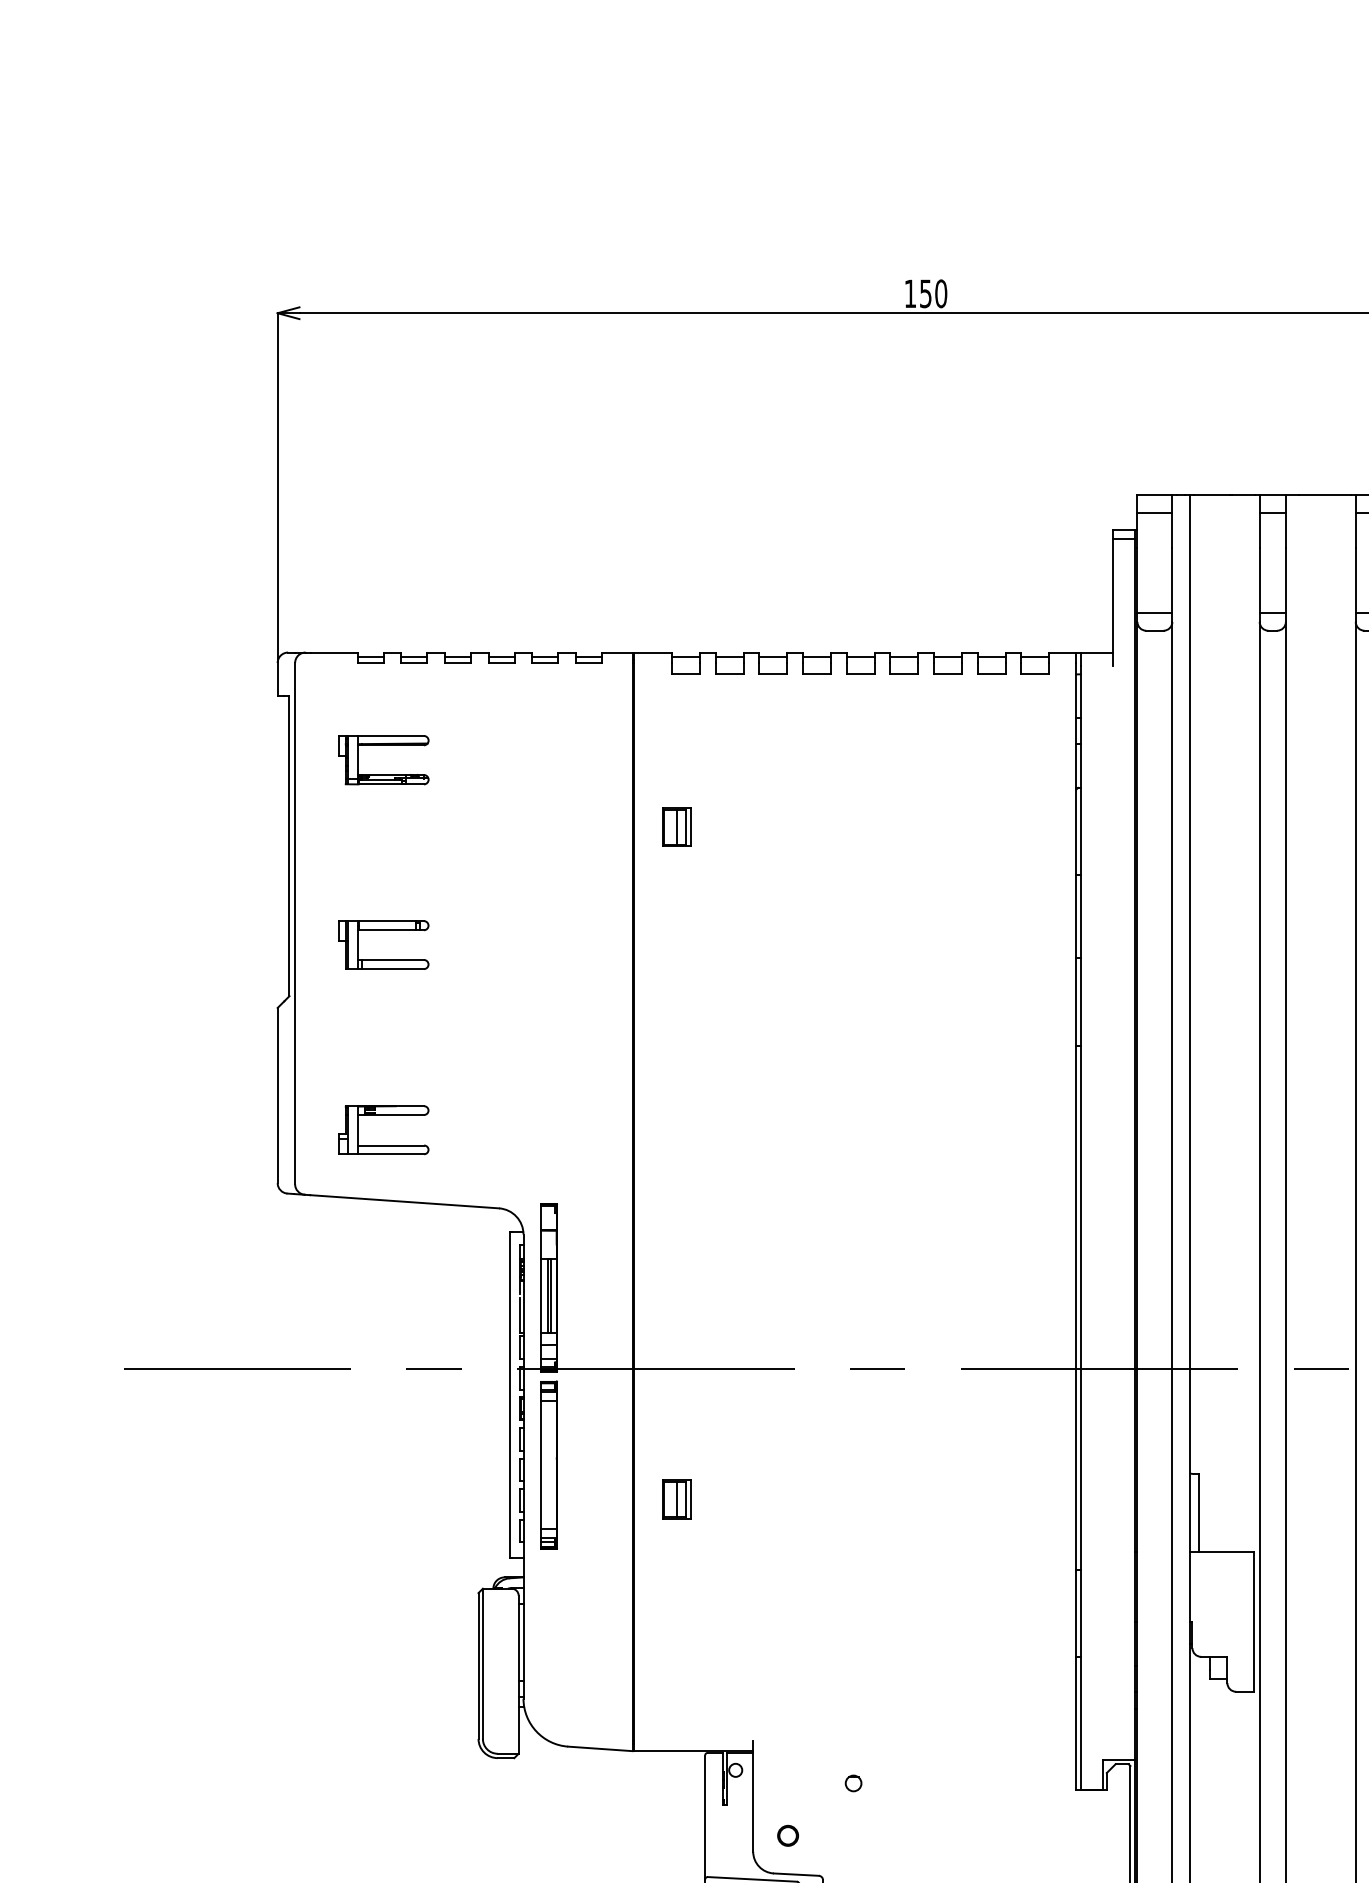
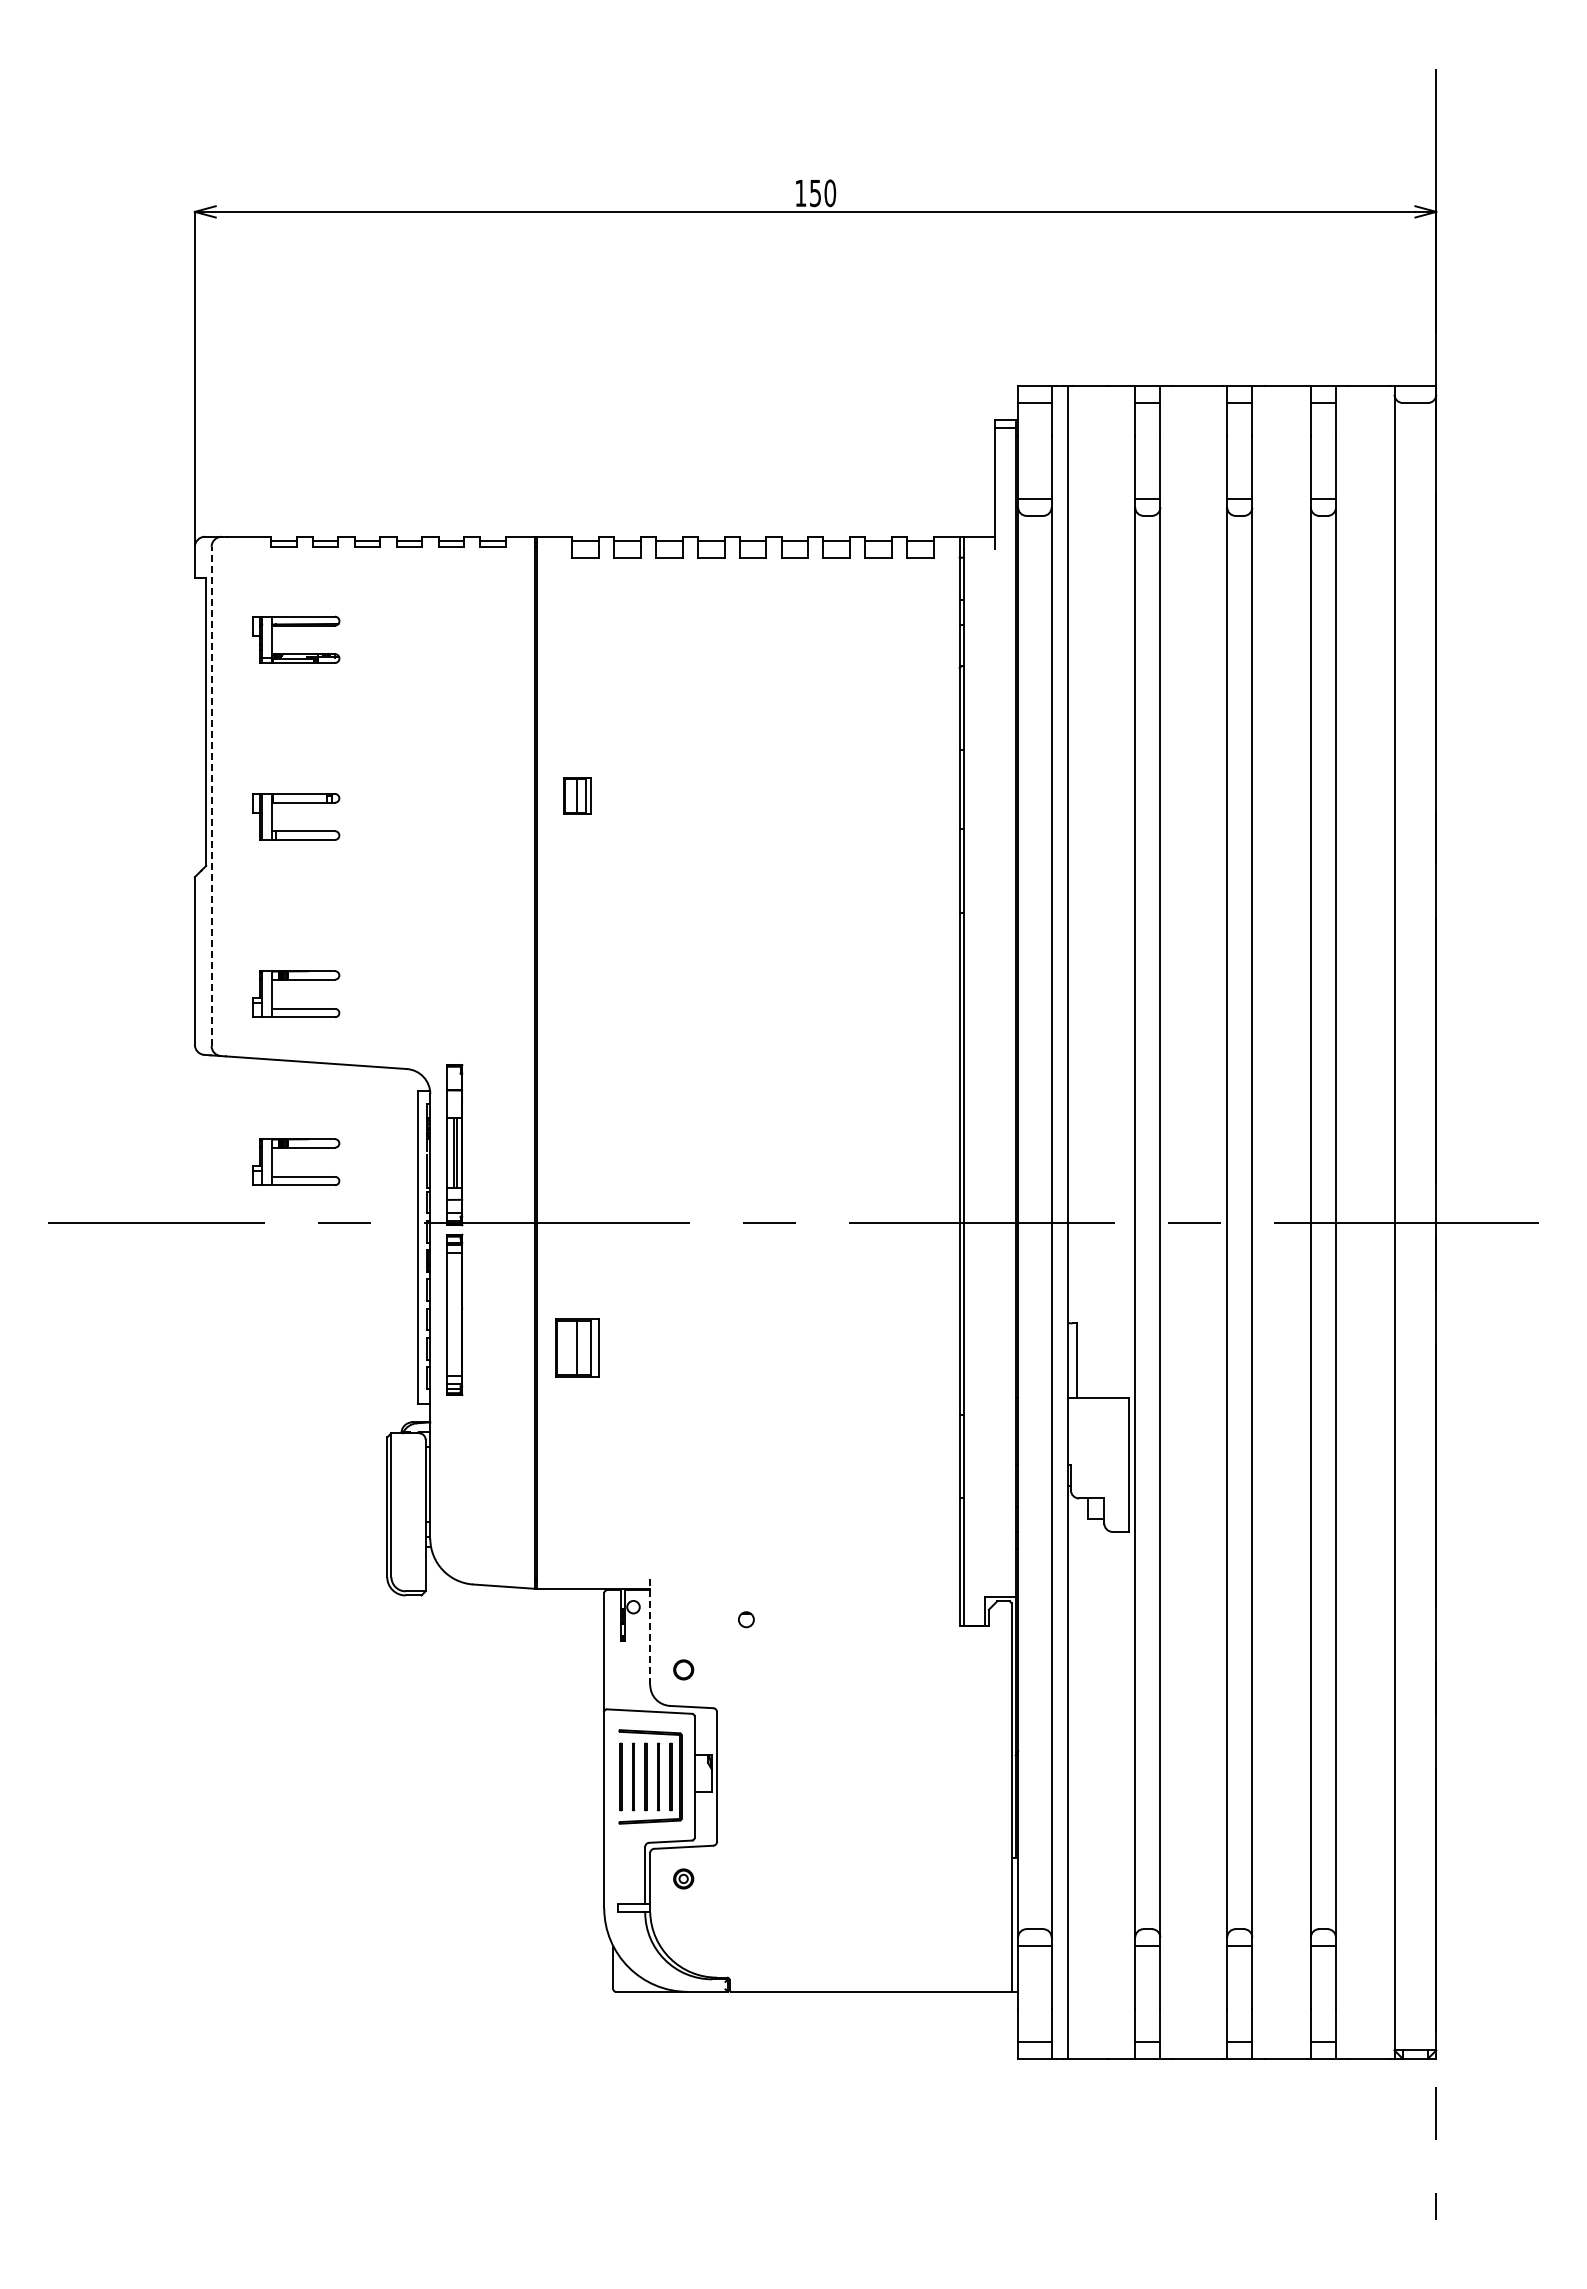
part: (677, 826) -> (577, 795), moved
line: (295, 923) -> (211, 796), solid -> dashed
part: (383, 1291) -> (296, 1148), added
part: (677, 1499) -> (577, 1347), size x1.6
line: (753, 1796) -> (650, 1632), solid -> dashed

